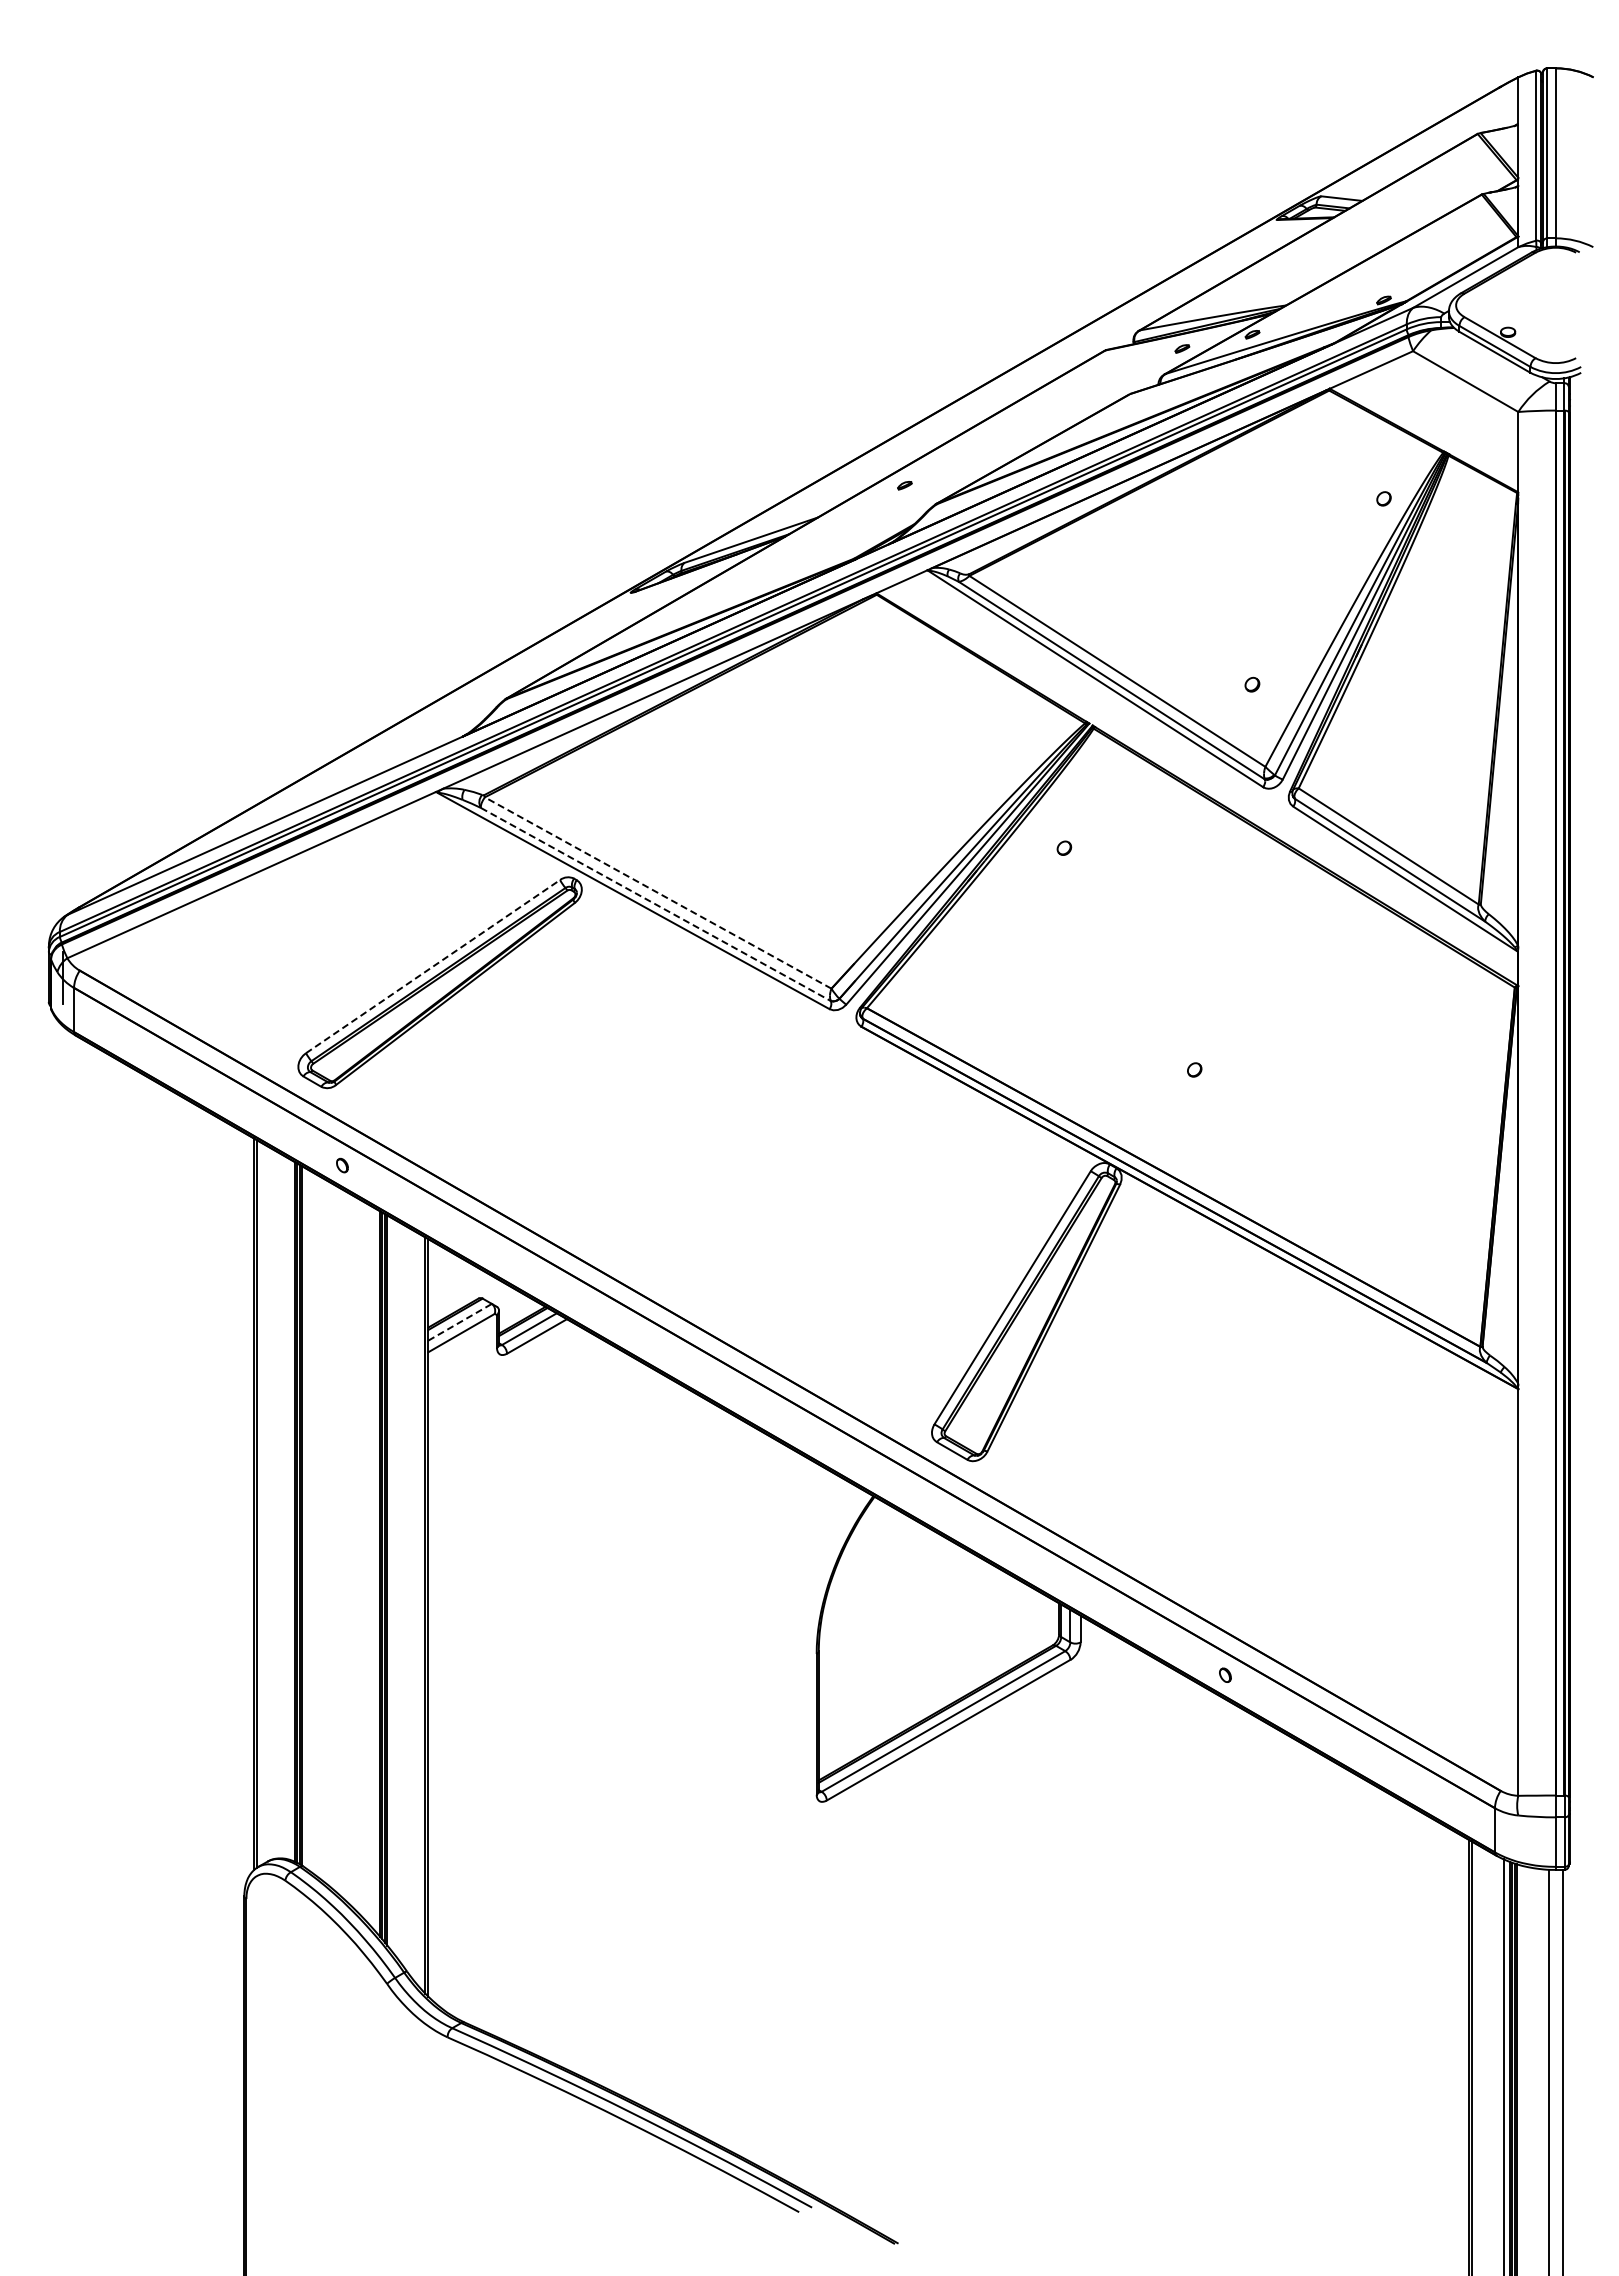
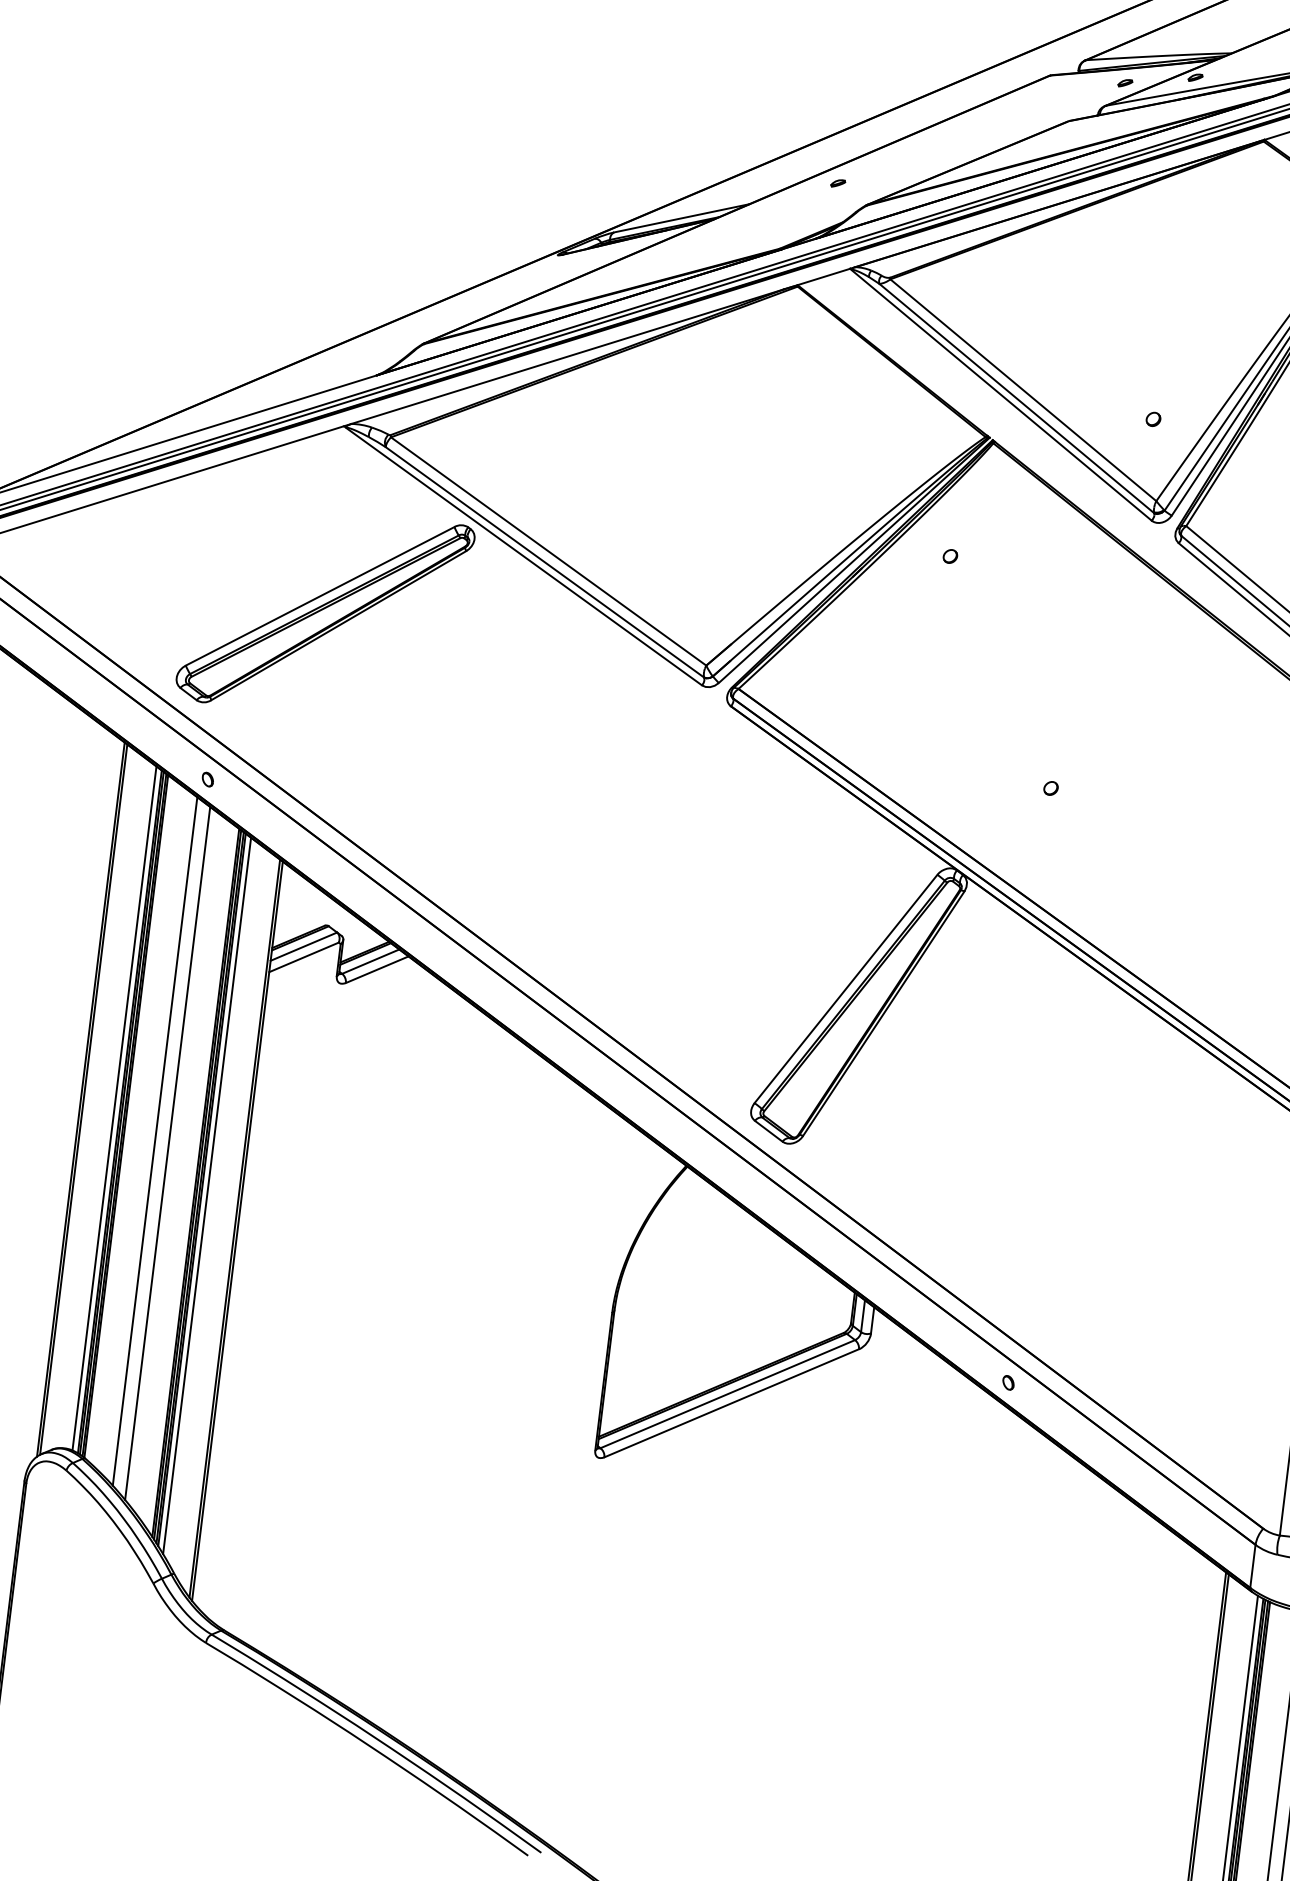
line: (658, 893) -> (548, 551), dashed -> solid
line: (655, 904) -> (544, 562), dashed -> solid
line: (433, 966) -> (320, 596), dashed -> solid
line: (460, 1322) -> (304, 946), dashed -> solid
line: (288, 1508) -> (114, 1107), added
line: (333, 1537) -> (154, 1141), added
line: (348, 1547) -> (168, 1153), added
line: (393, 1585) -> (207, 1195), added

